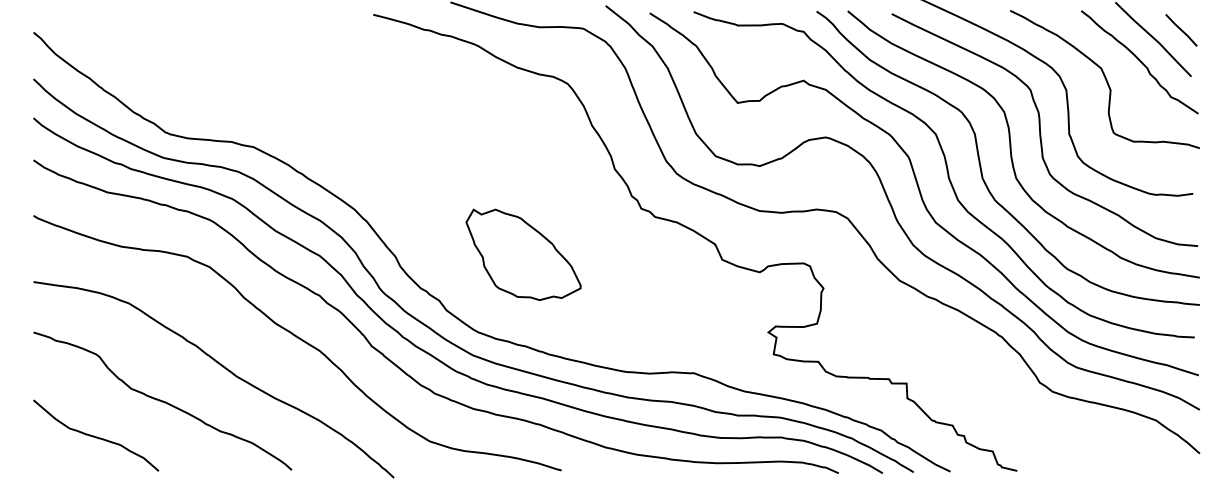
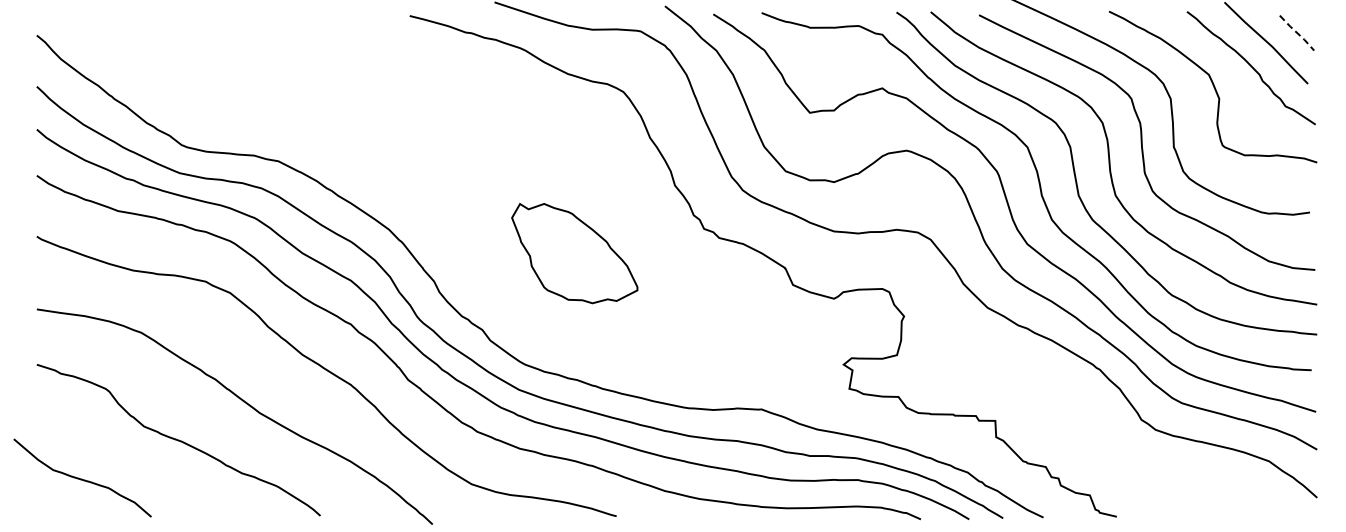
line: (1181, 30) -> (1297, 33), solid -> dashed
part: (523, 254) -> (574, 253), moved
curve: (96, 436) -> (82, 478), moved

